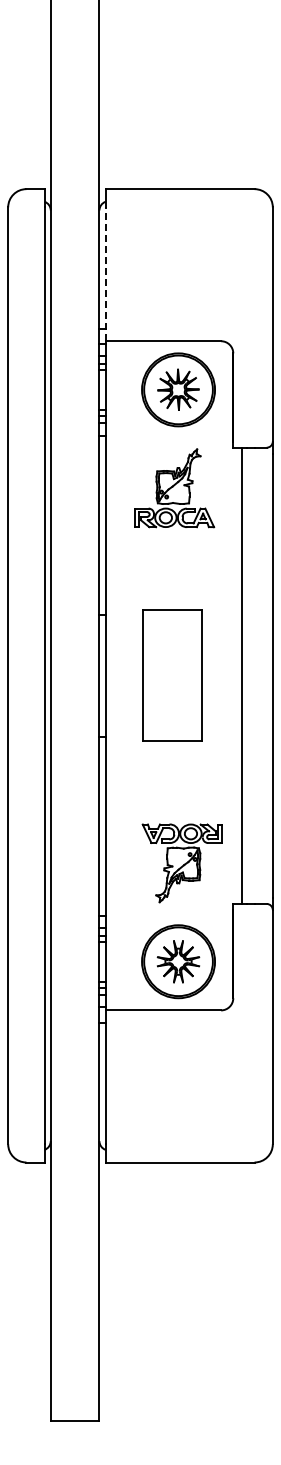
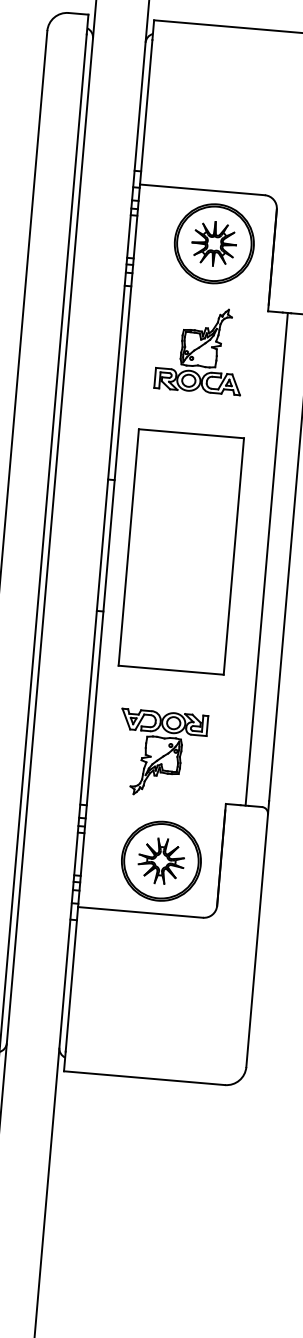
line: (105, 274) -> (146, 112), dashed -> solid
part: (172, 675) -> (181, 551), size x1.67
line: (241, 675) -> (266, 558), moved
part: (181, 863) -> (160, 754), moved

